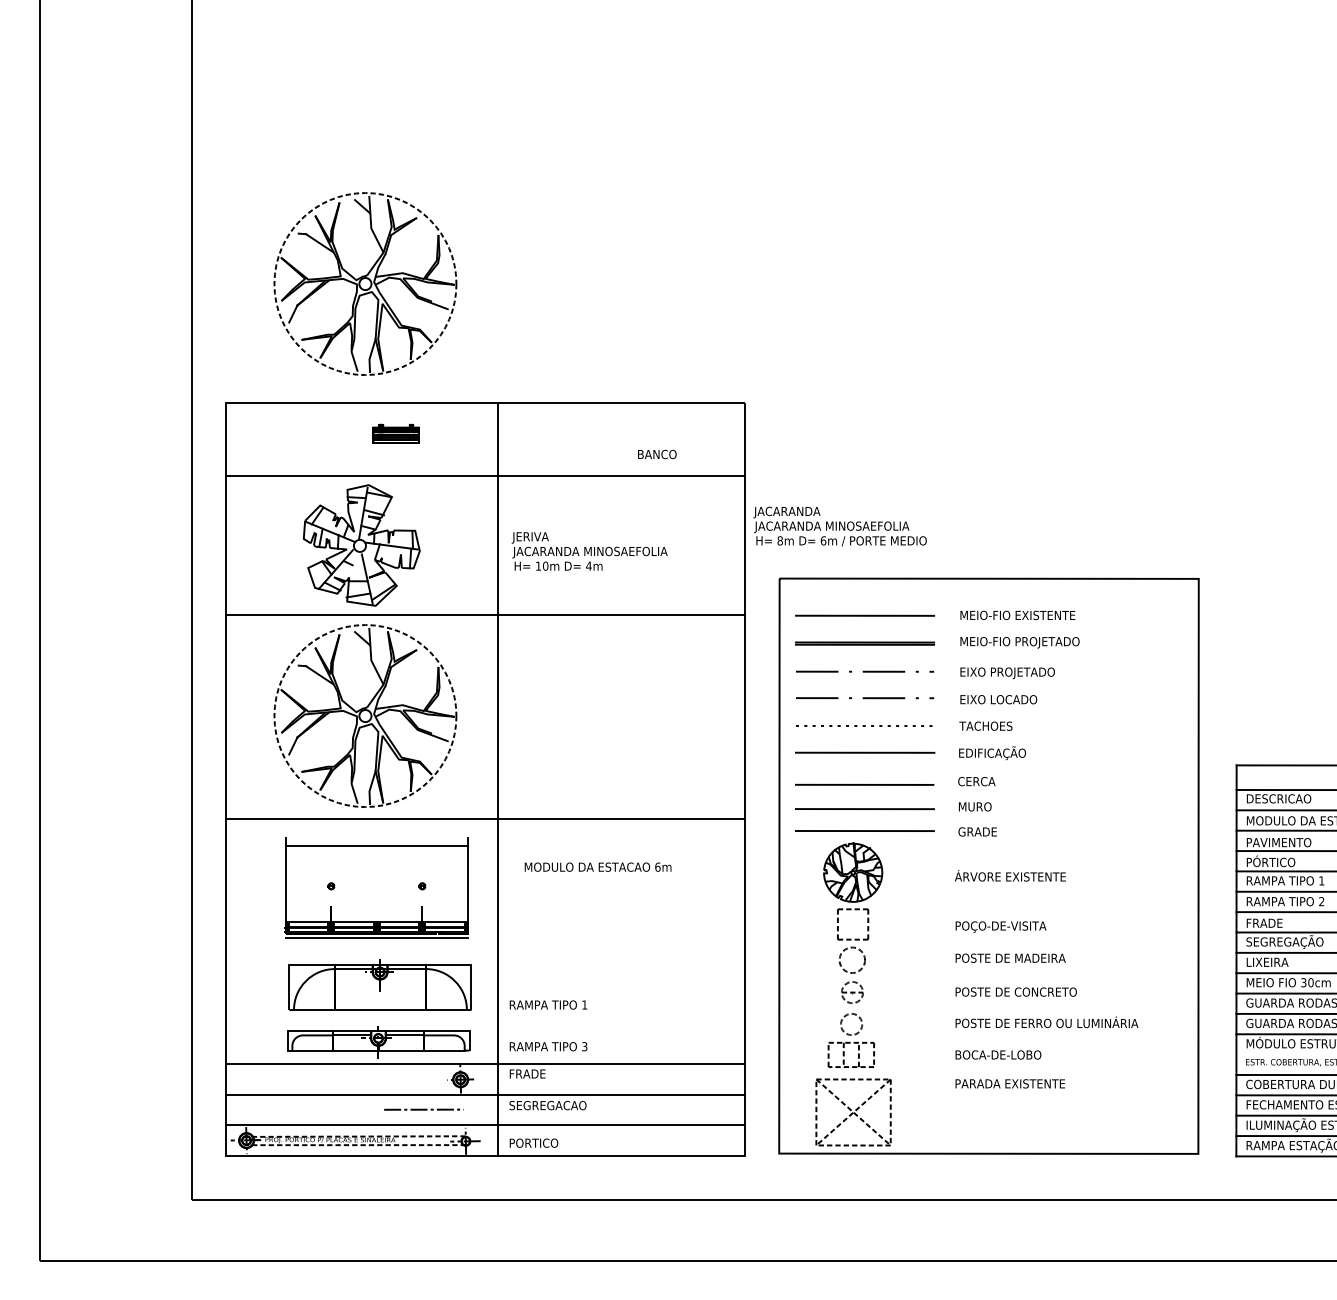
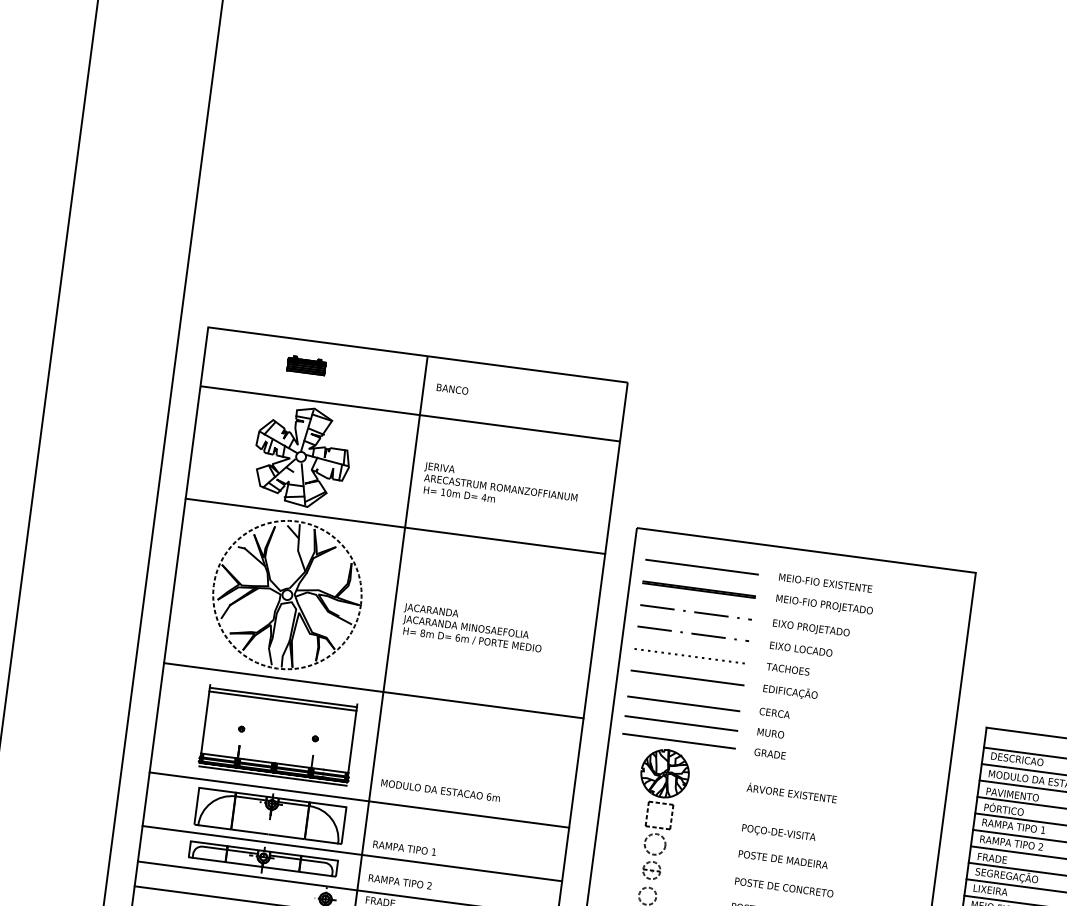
part: (365, 283) -> (333, 245), removed
part: (395, 433) -> (306, 365), moved
text: (657, 454) -> (452, 389), moved
text: (839, 526) -> (472, 628), moved
text: (607, 552) -> (500, 488), JACARANDA MINOSAEFOLIA -> ARECASTRUM ROMANZOFFIANUM
line: (376, 841) -> (282, 697), added
text: (597, 866) -> (440, 789), moved
line: (485, 953) -> (359, 799), added
line: (485, 1019) -> (352, 853), added
text: (584, 1046) -> (429, 885), 3 -> 2

